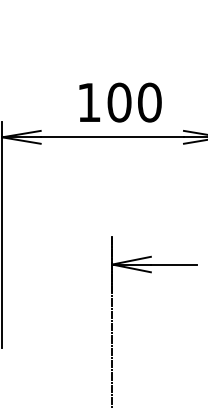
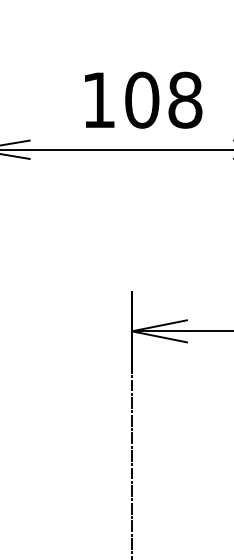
text: (149, 102) -> (184, 100), 100 -> 108

